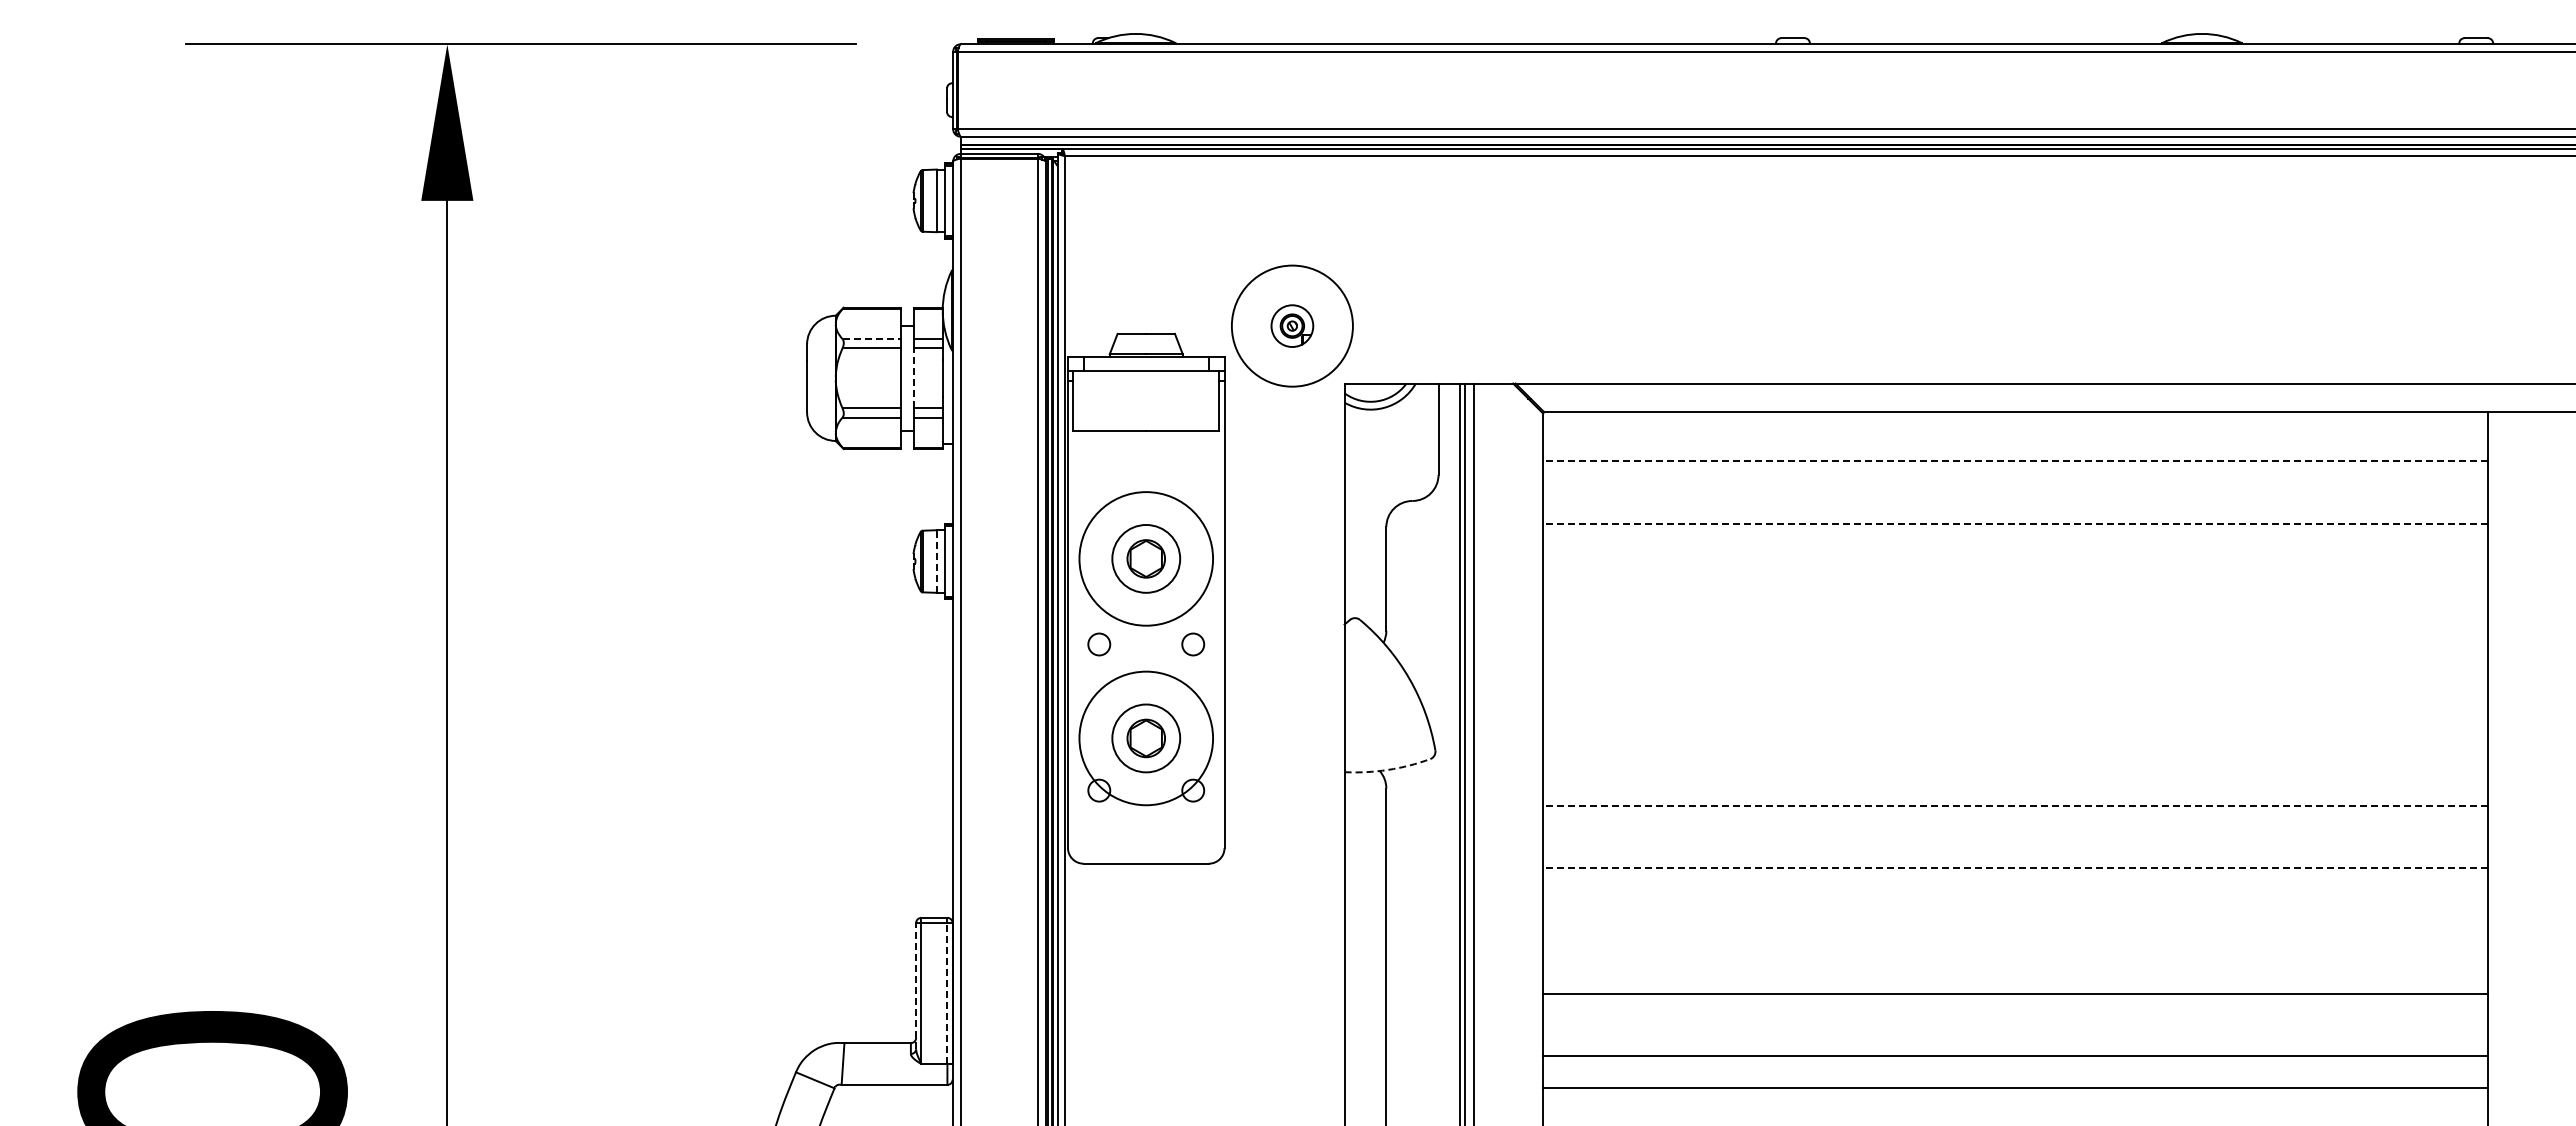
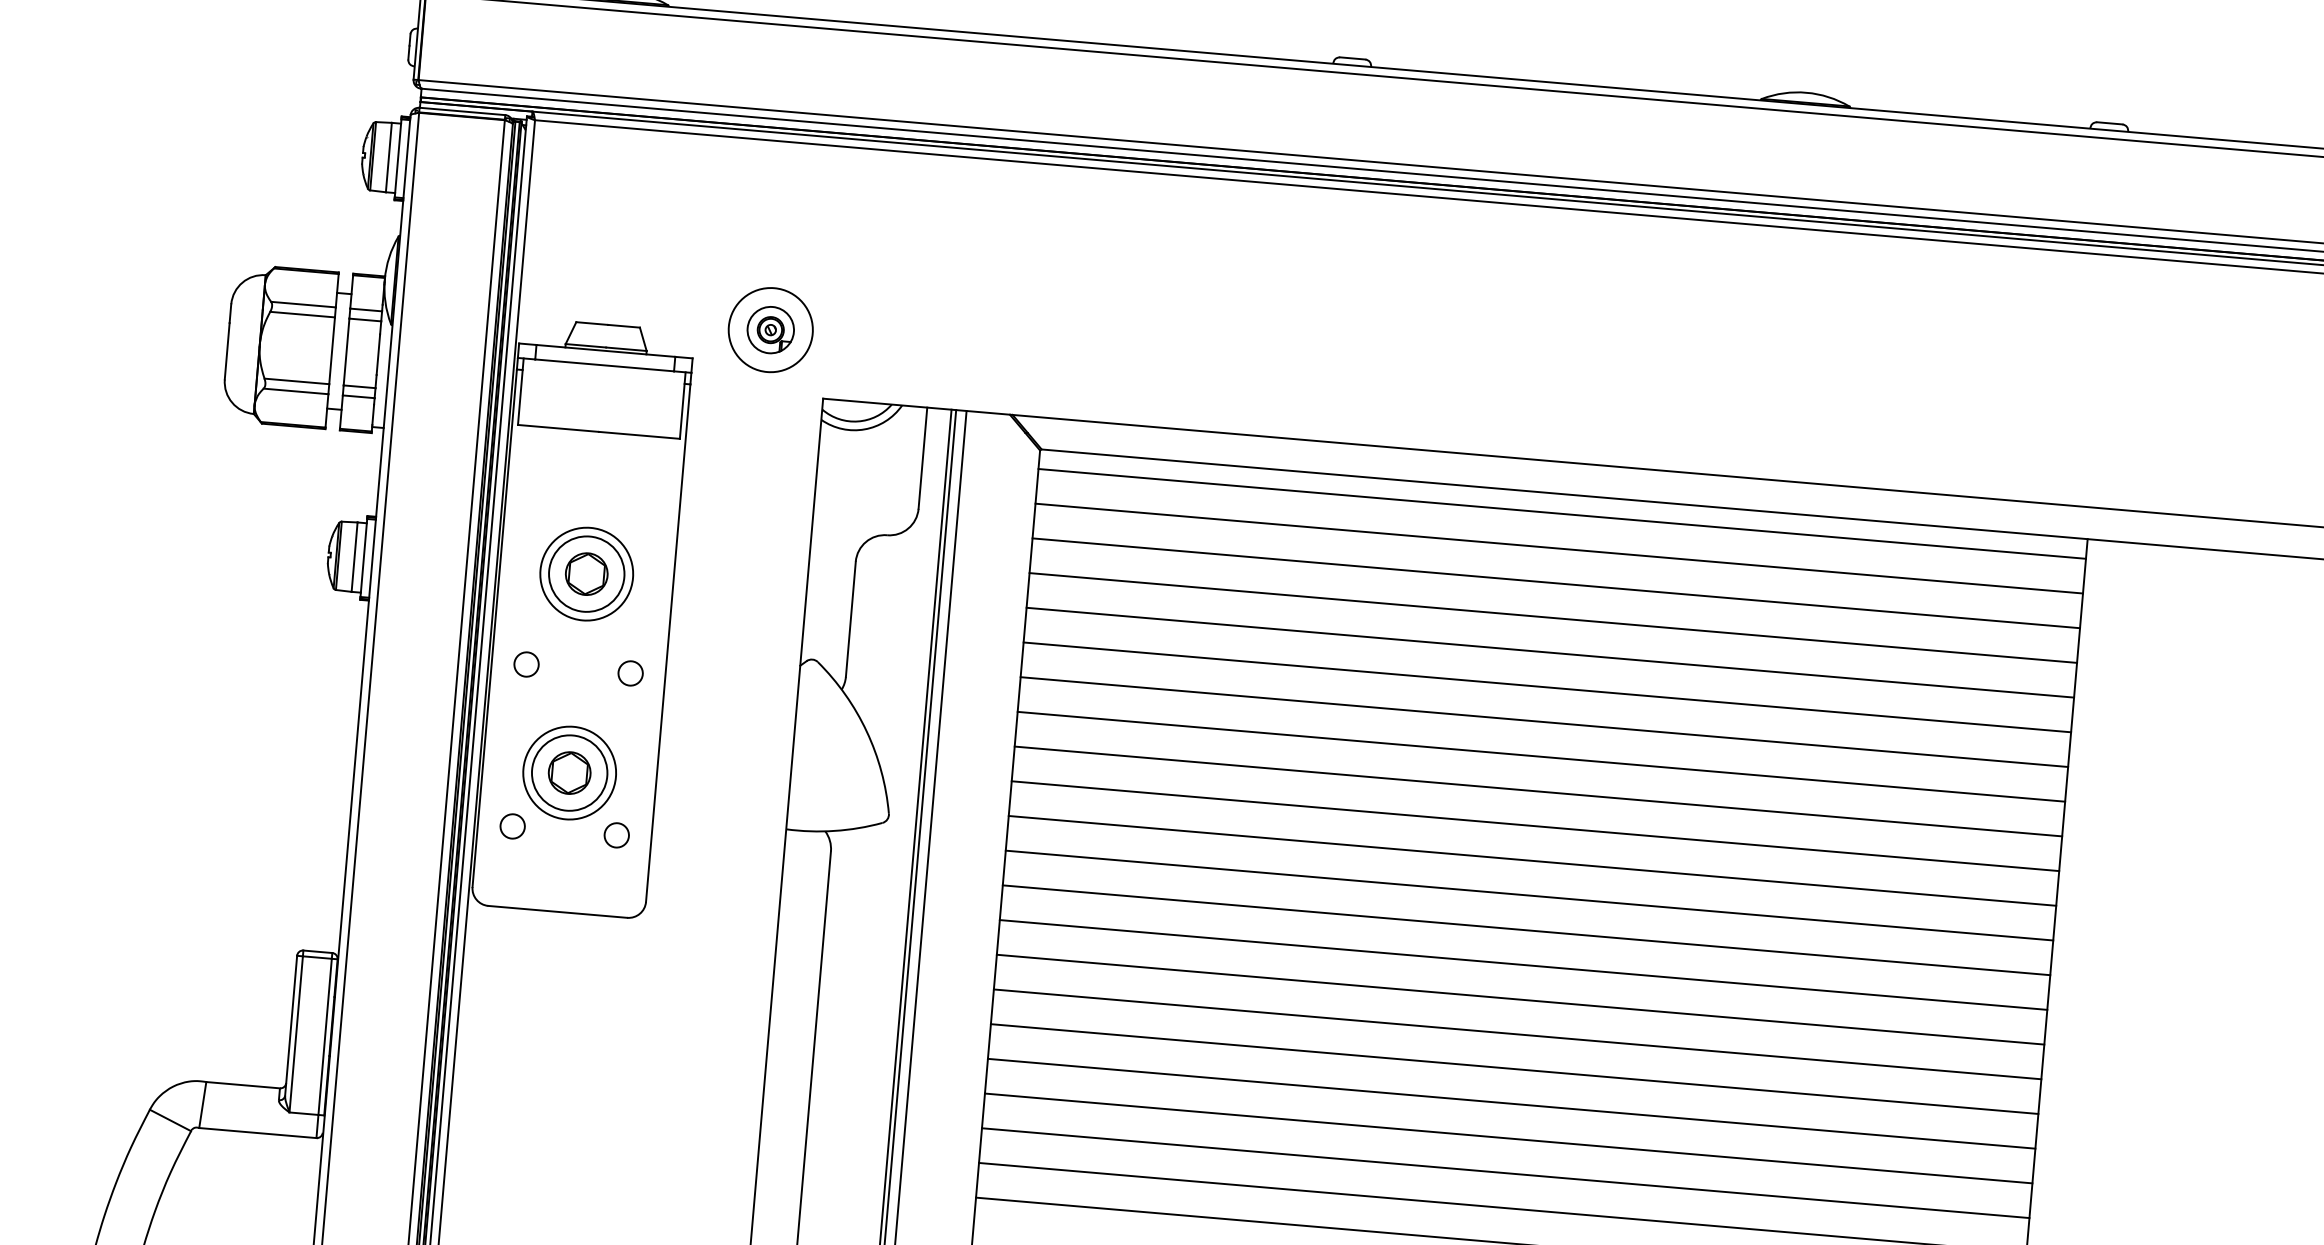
circle: (1292, 325) -> (770, 329), size x0.62
line: (872, 339) -> (304, 305), dashed -> solid
line: (914, 377) -> (347, 351), dashed -> solid
line: (2015, 430) -> (1562, 514), added
line: (2015, 461) -> (1559, 548), dashed -> solid
line: (2015, 492) -> (1556, 583), added
line: (2015, 523) -> (1553, 617), dashed -> solid
line: (2015, 555) -> (1550, 652), added
circle: (1146, 558) -> (587, 573), size x0.62
line: (936, 561) -> (354, 557), dashed -> solid
line: (2015, 586) -> (1547, 687), added
line: (2015, 617) -> (1544, 721), added
line: (2015, 649) -> (1541, 757), added
line: (2015, 680) -> (1538, 791), added
line: (2015, 711) -> (1535, 825), added
circle: (1146, 738) -> (569, 773), size x0.62
line: (2015, 743) -> (1532, 861), added
arc: (1388, 769) -> (835, 830), dashed -> solid
line: (2015, 774) -> (1529, 895), added
line: (2015, 805) -> (1526, 929), dashed -> solid
line: (2015, 837) -> (1523, 965), added
line: (2015, 868) -> (1520, 999), dashed -> solid
line: (2015, 899) -> (1517, 1034), added
line: (2015, 931) -> (1514, 1069), added
line: (2015, 962) -> (1511, 1103), added
line: (916, 985) -> (291, 1025), dashed -> solid
line: (947, 993) -> (325, 1036), dashed -> solid
line: (2015, 1024) -> (1505, 1172), added

